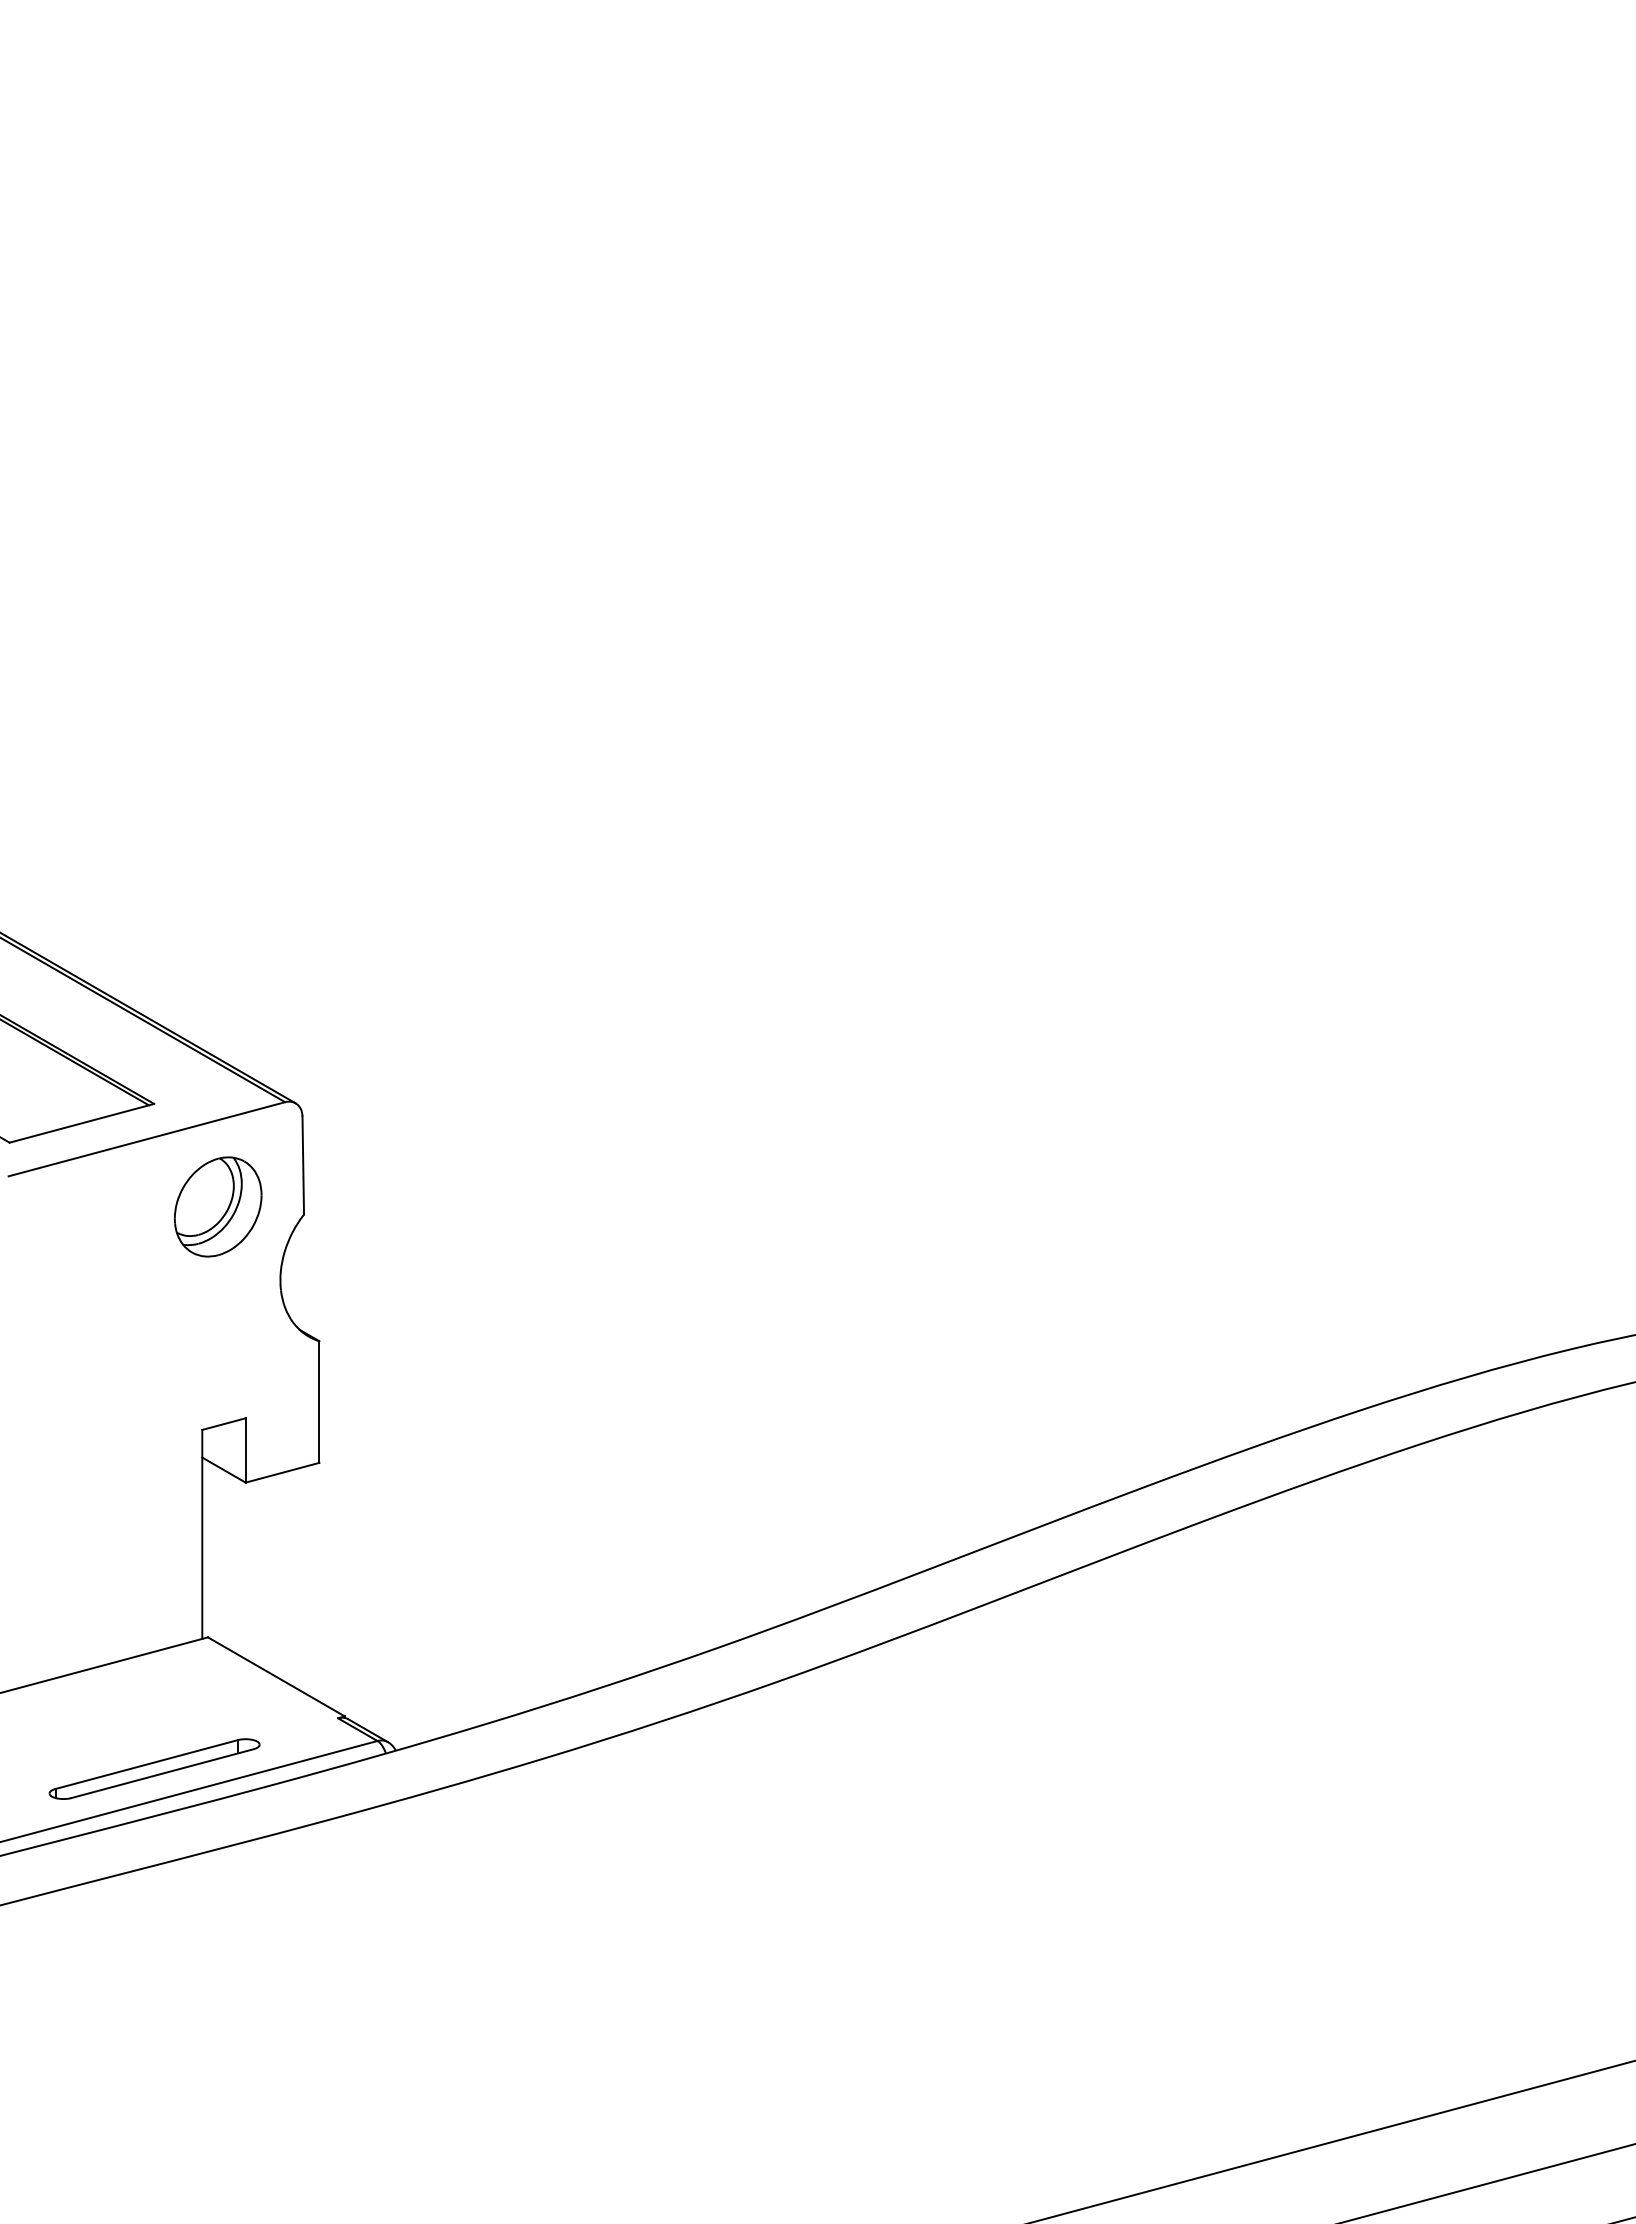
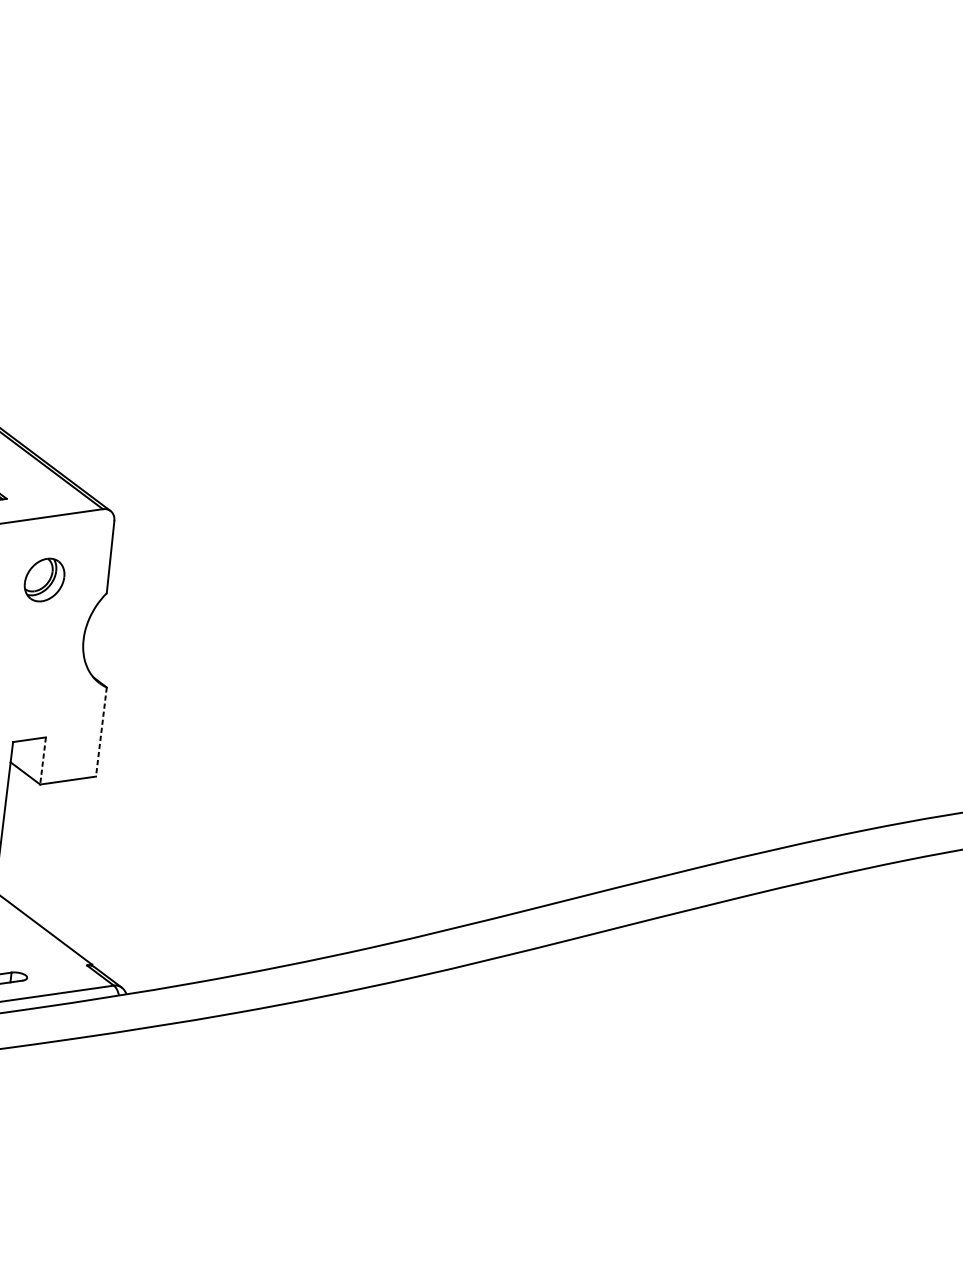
part: (218, 1206) -> (44, 579), size x0.6
line: (319, 1402) -> (101, 732), solid -> dashed
line: (245, 1450) -> (42, 760), solid -> dashed

